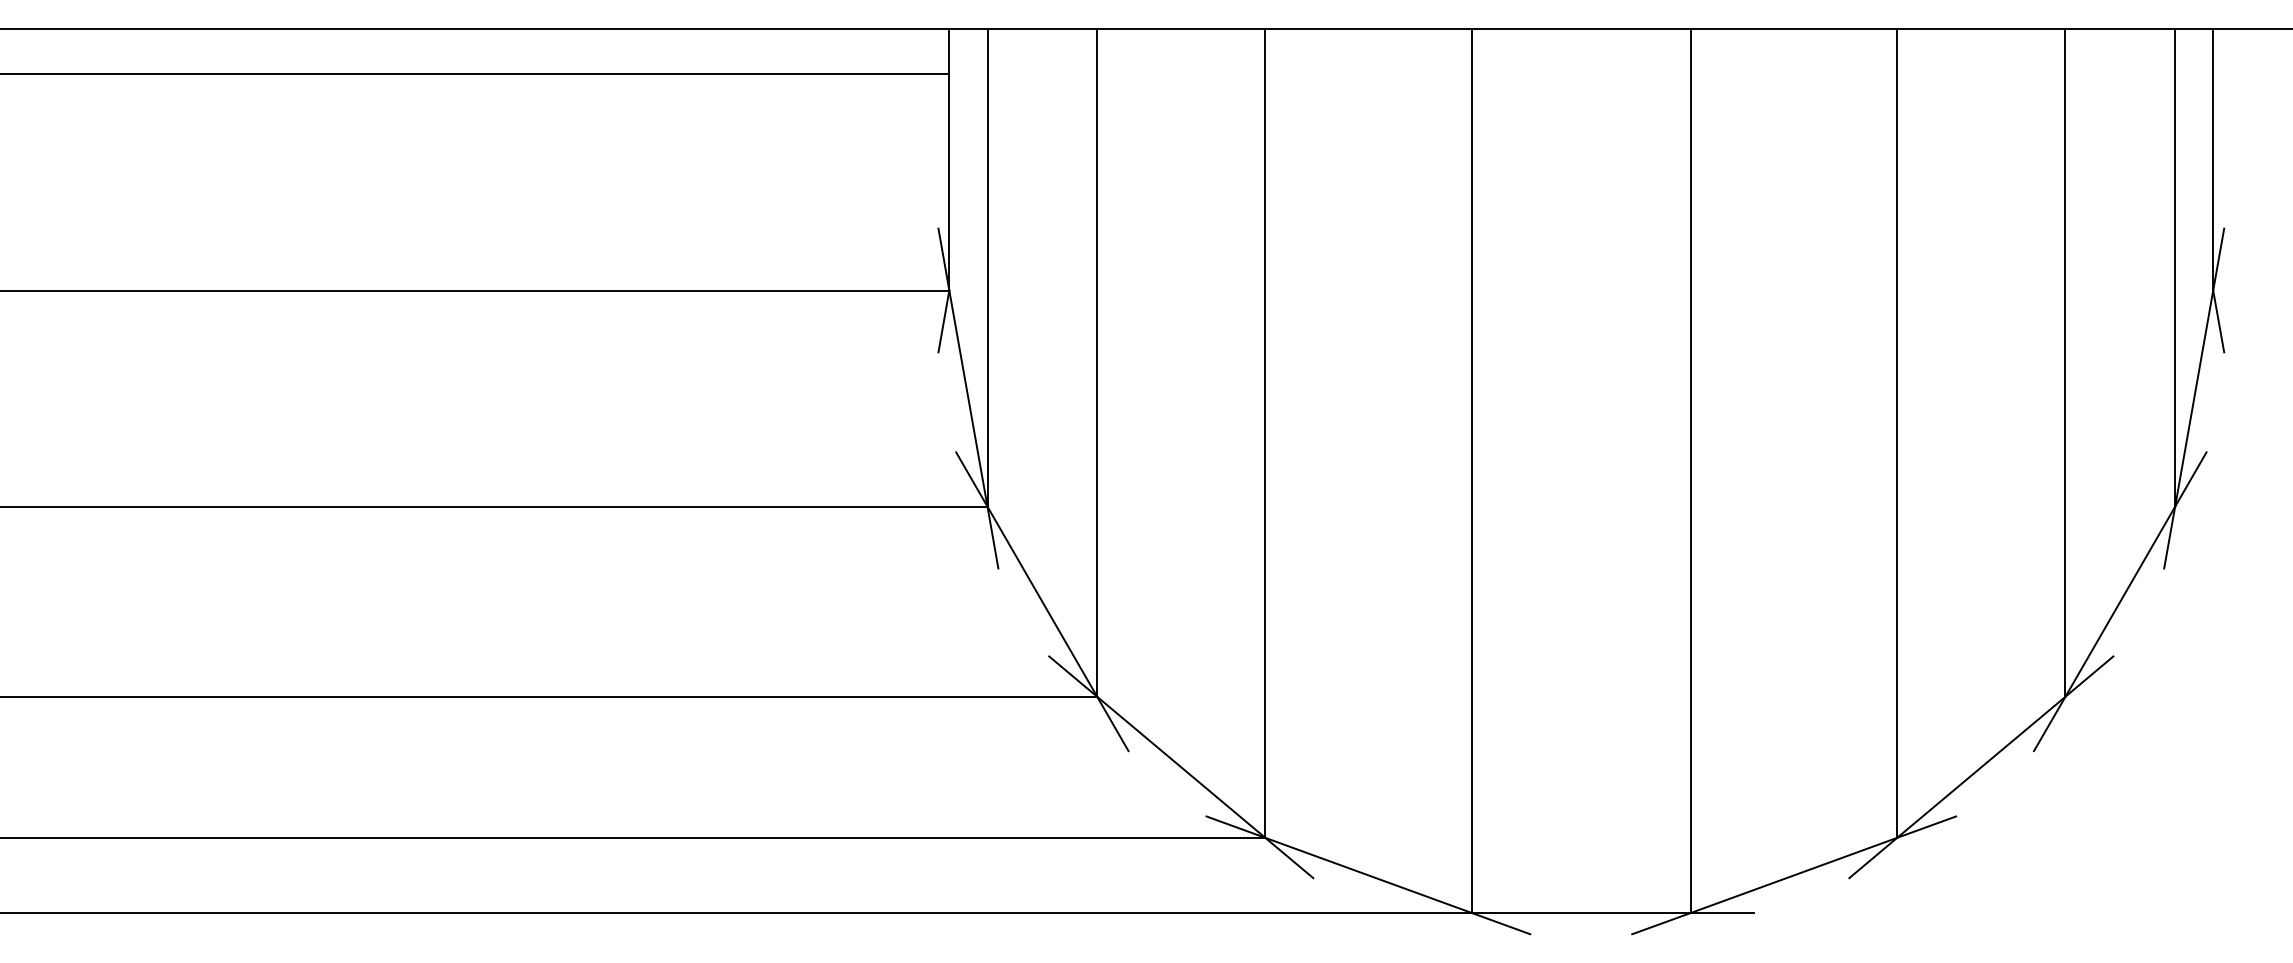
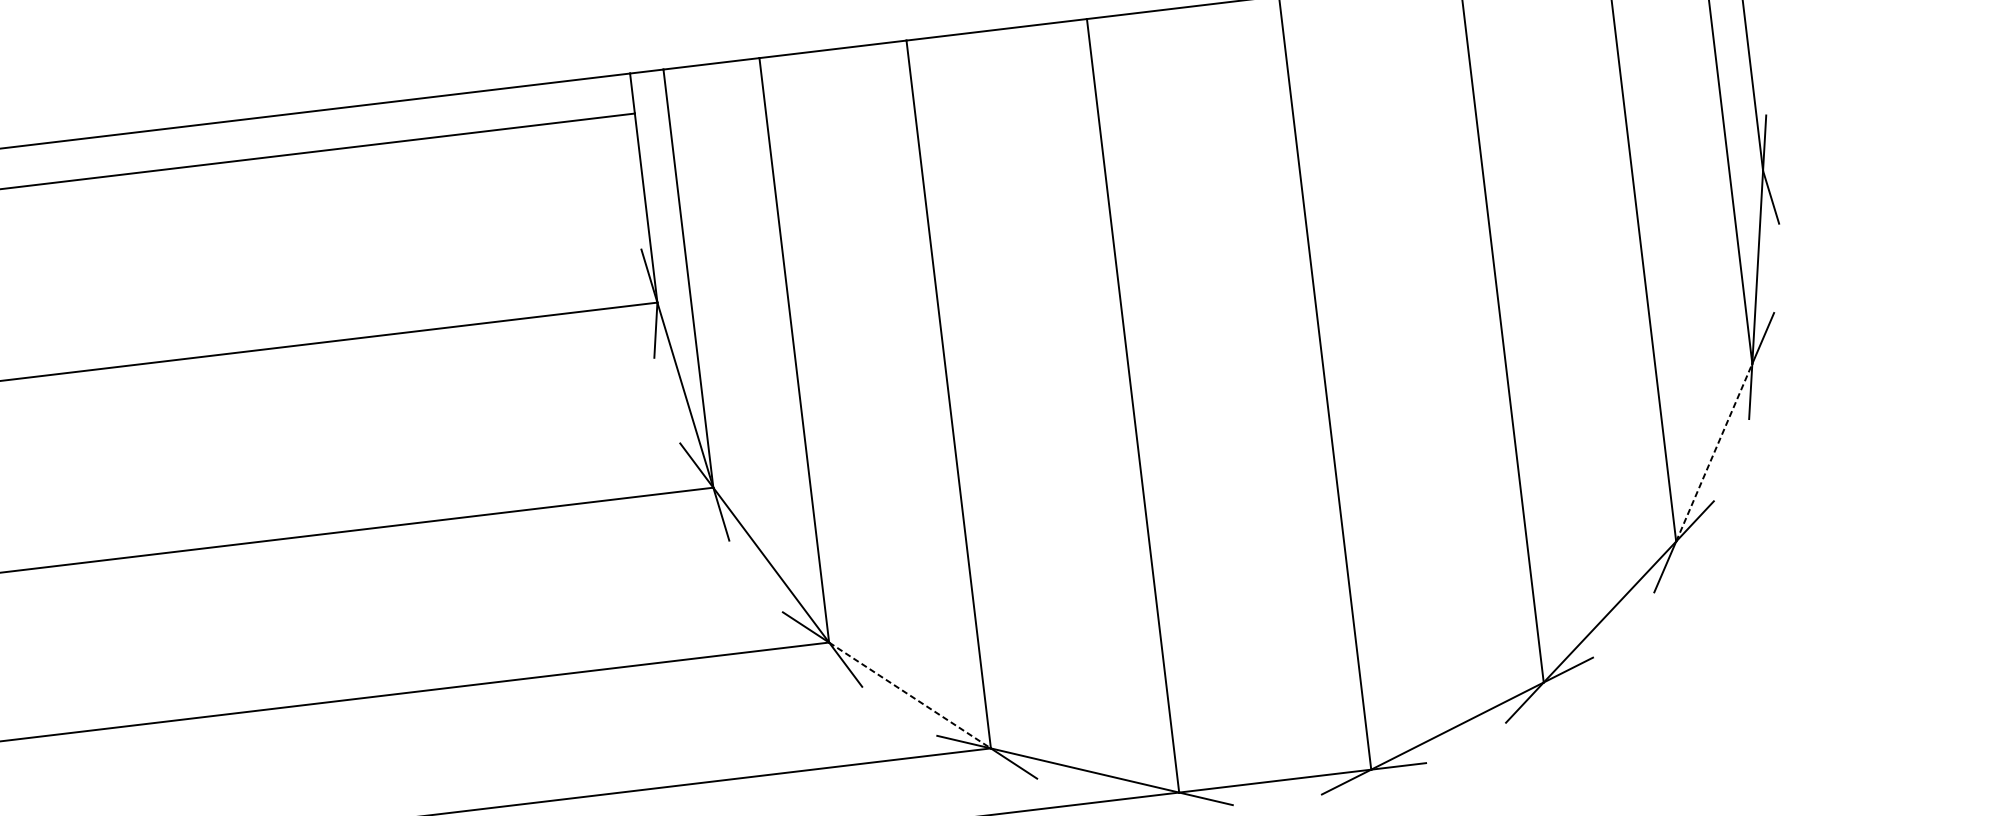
line: (2120, 601) -> (1714, 452), solid -> dashed
line: (1181, 767) -> (910, 695), solid -> dashed

